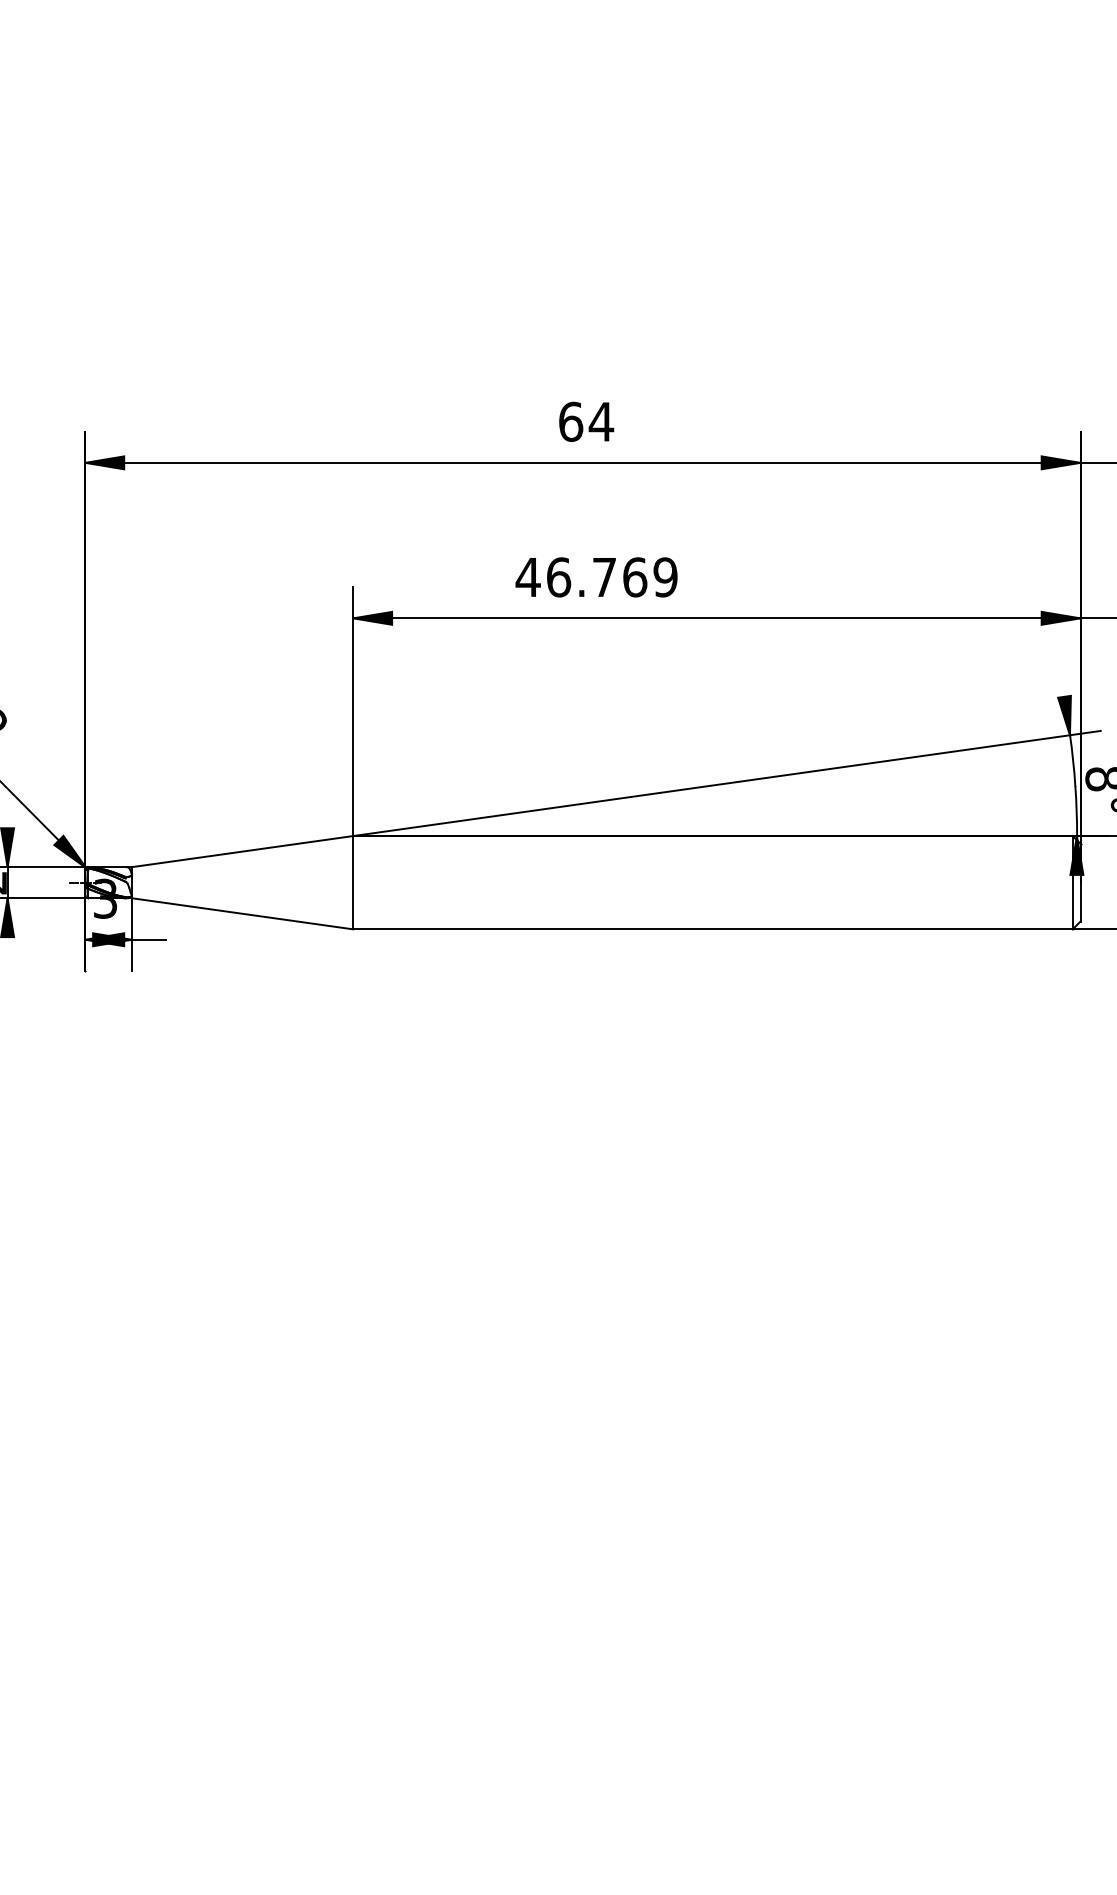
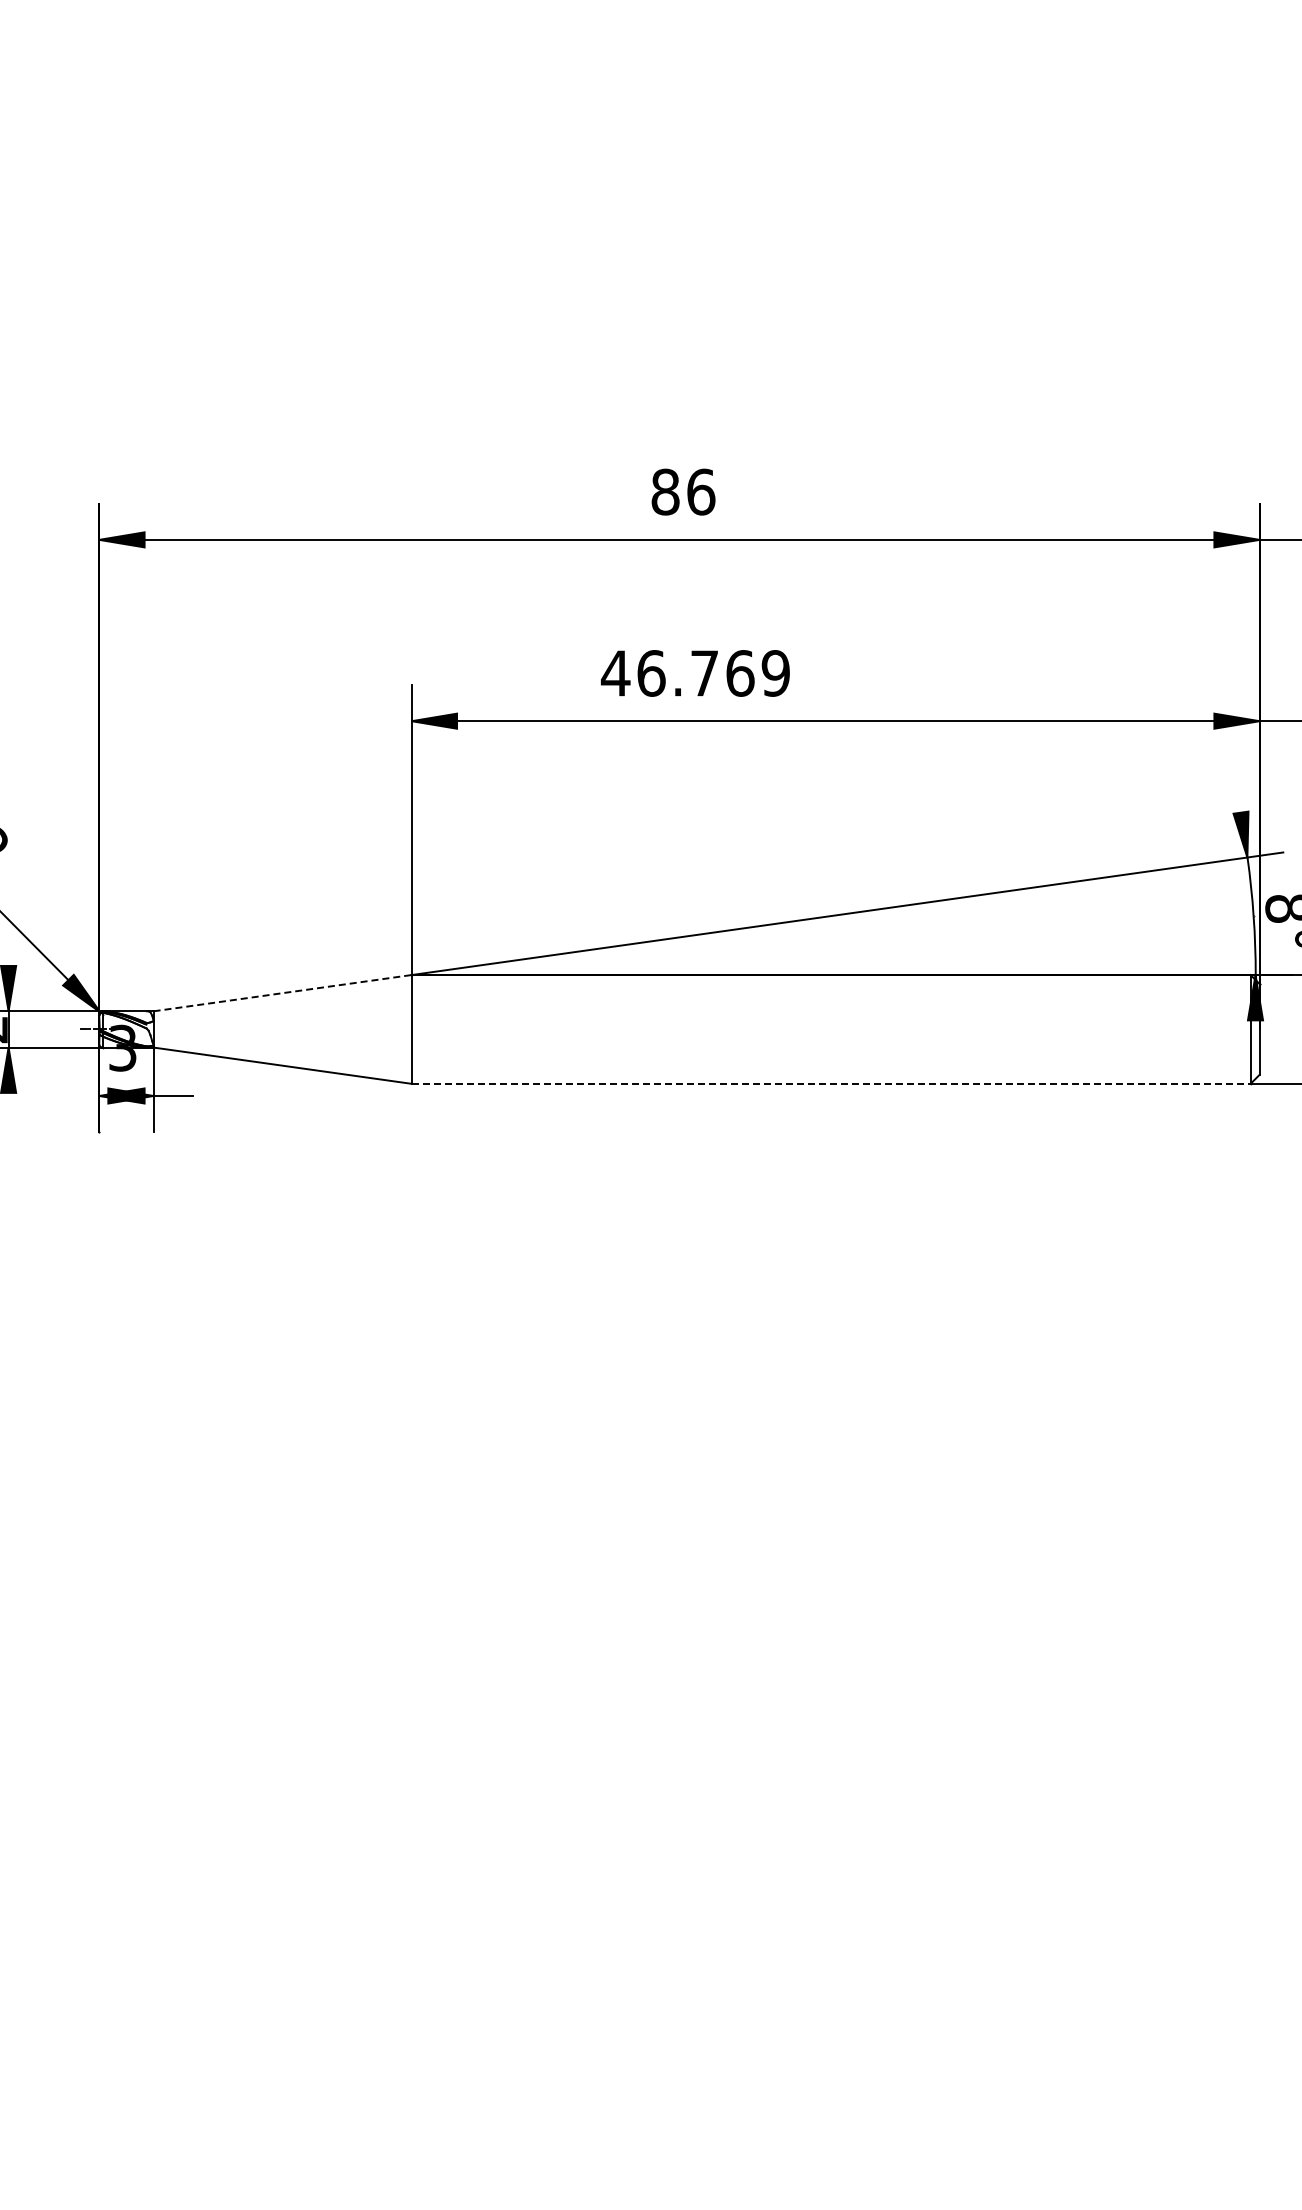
text: (586, 421) -> (683, 491), 64 -> 86
line: (243, 851) -> (283, 993), solid -> dashed
line: (713, 929) -> (831, 1083), solid -> dashed

